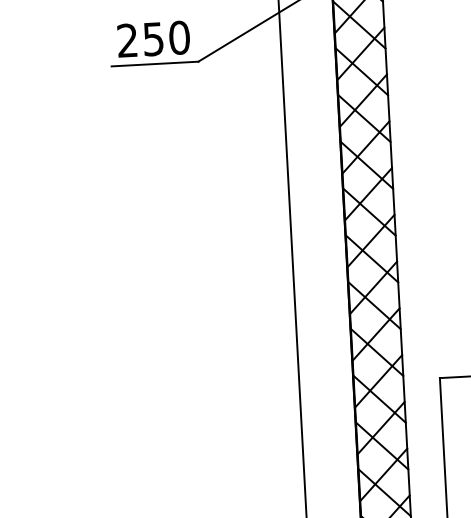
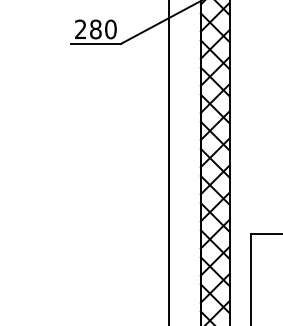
text: (152, 39) -> (95, 29), 250 -> 280

